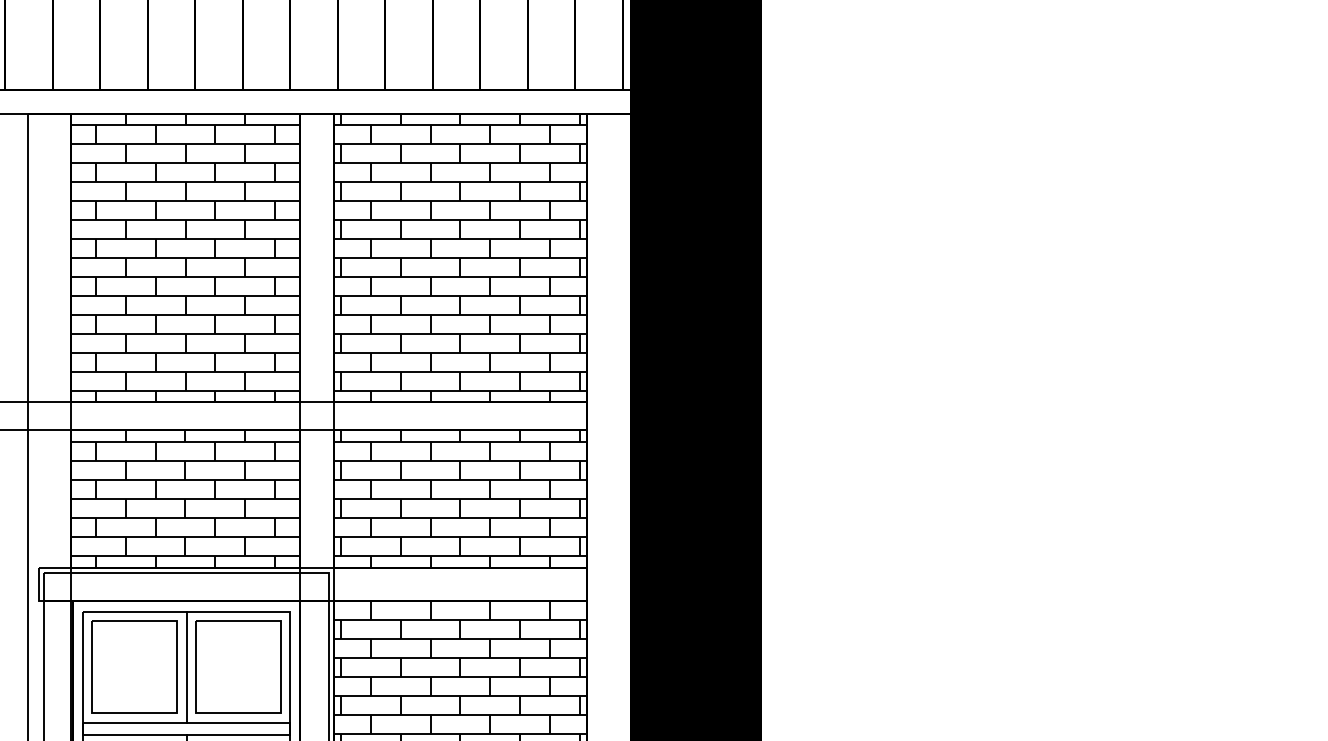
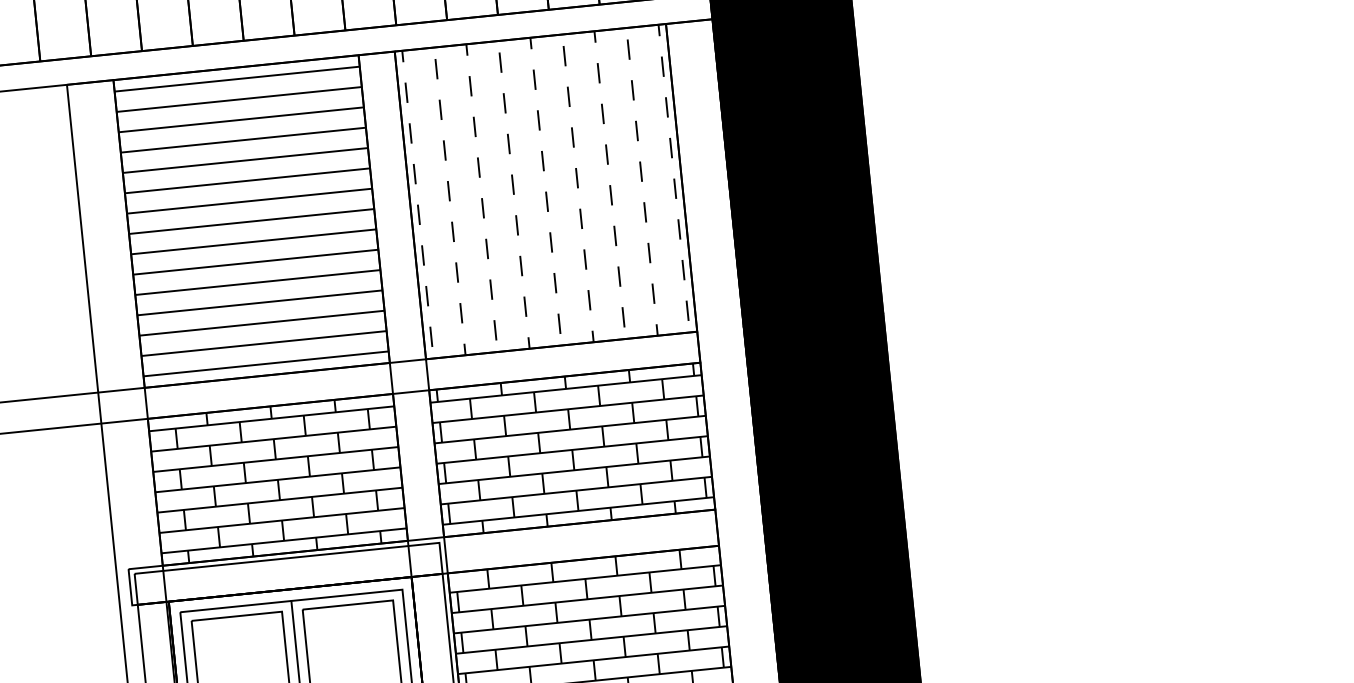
hatch: (185, 257) -> (251, 221), removed
hatch: (460, 257) -> (546, 191), removed

